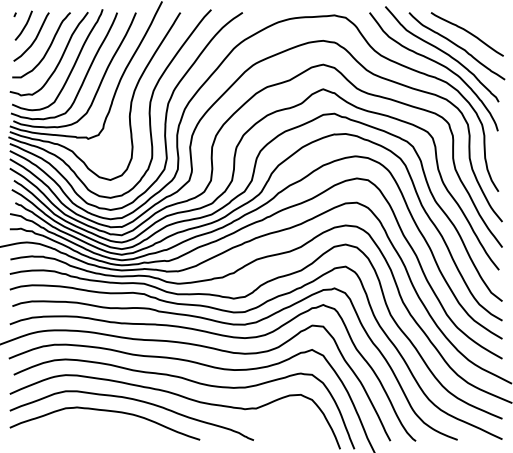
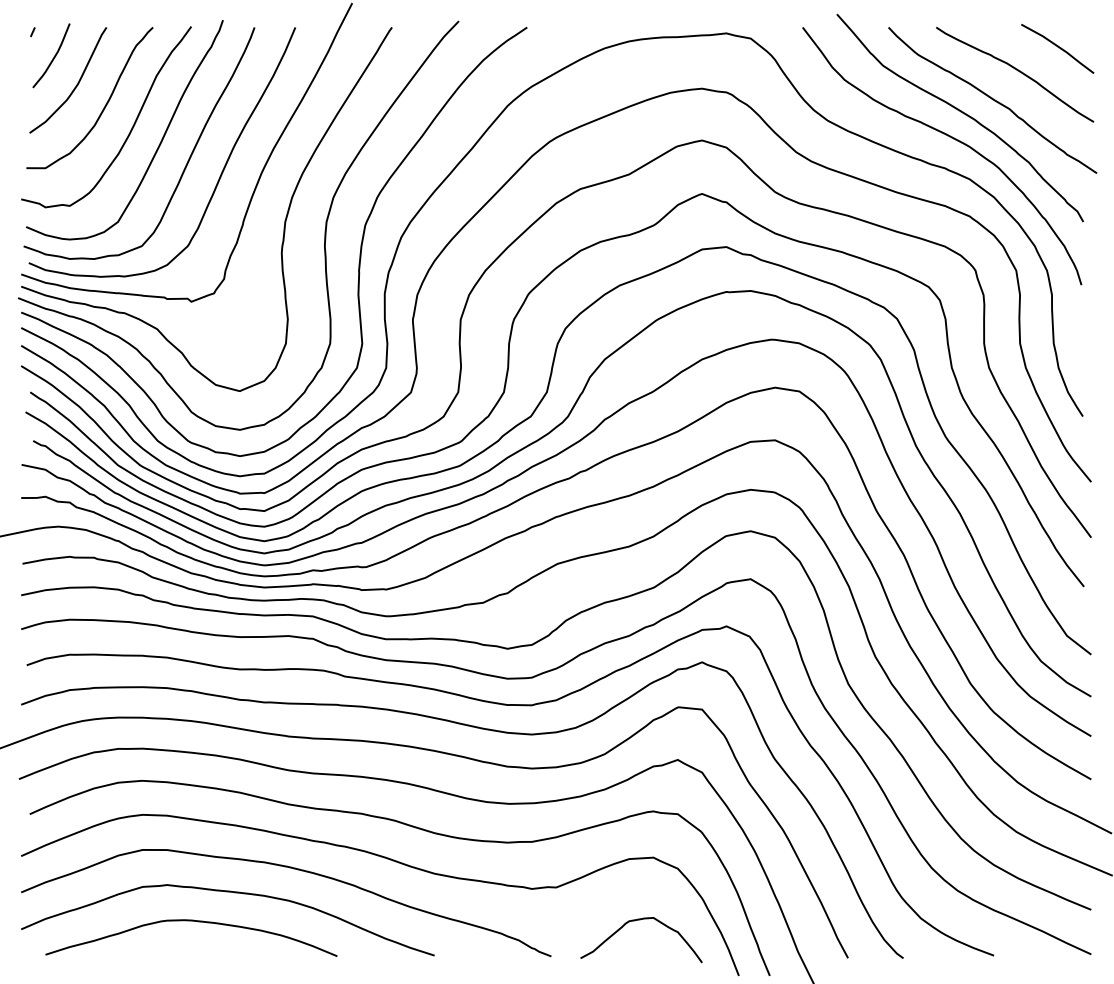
line: (486, 22) -> (1056, 48), added
curve: (88, 424) -> (192, 922), added
curve: (294, 424) -> (639, 922), added

